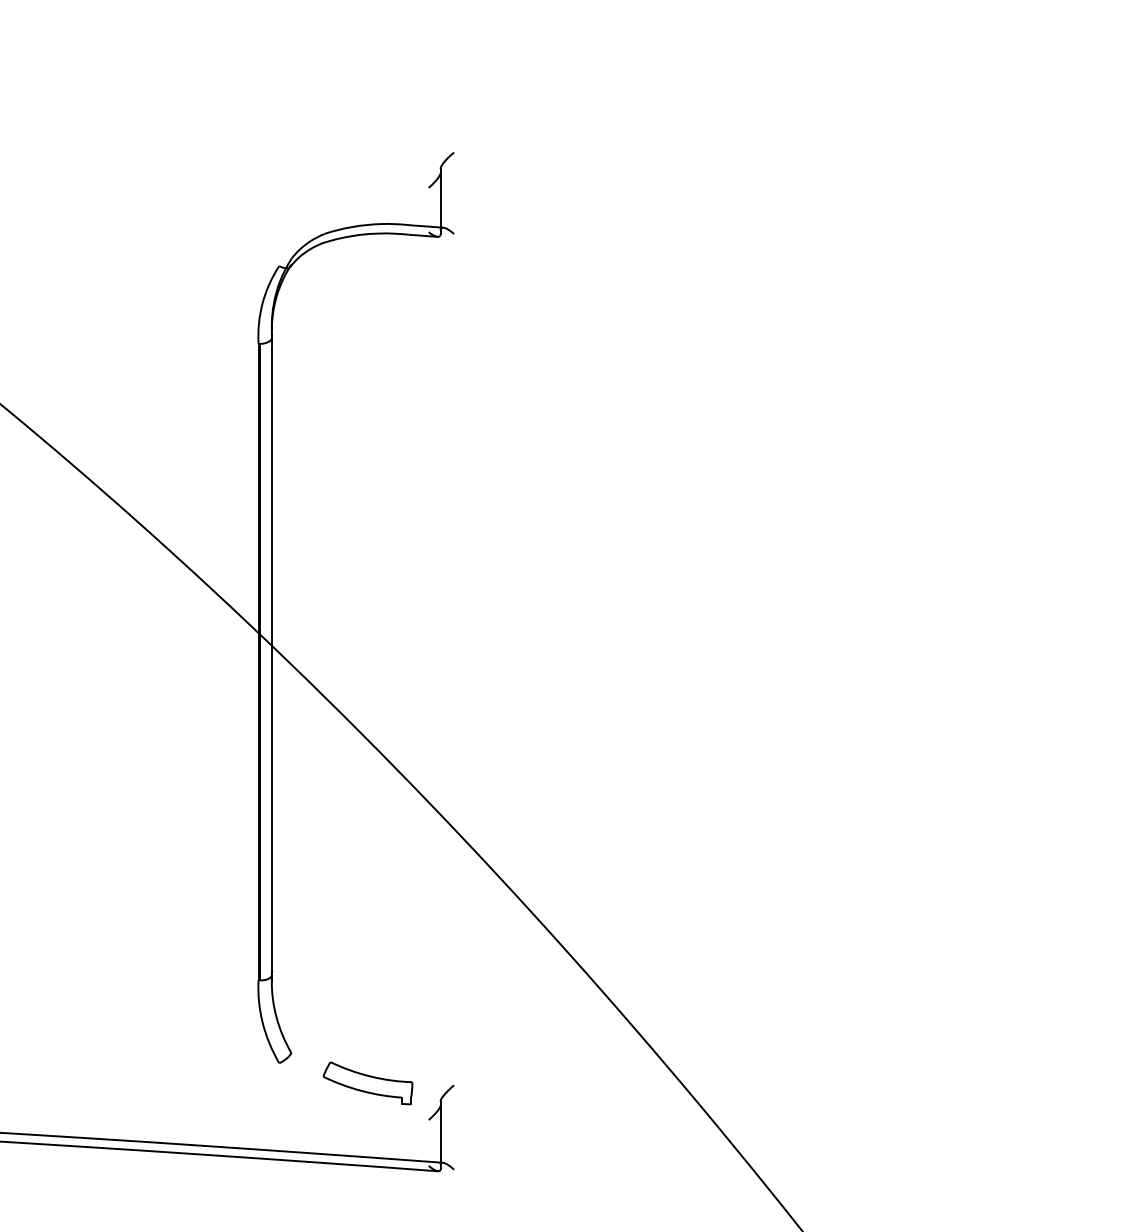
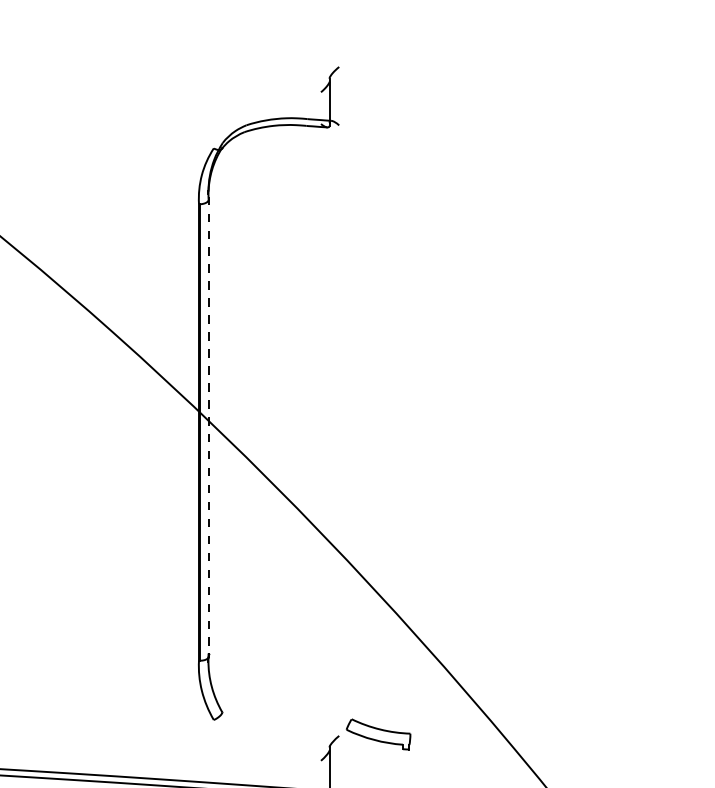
line: (271, 651) -> (208, 424), solid -> dashed
part: (367, 1083) -> (378, 734), moved

